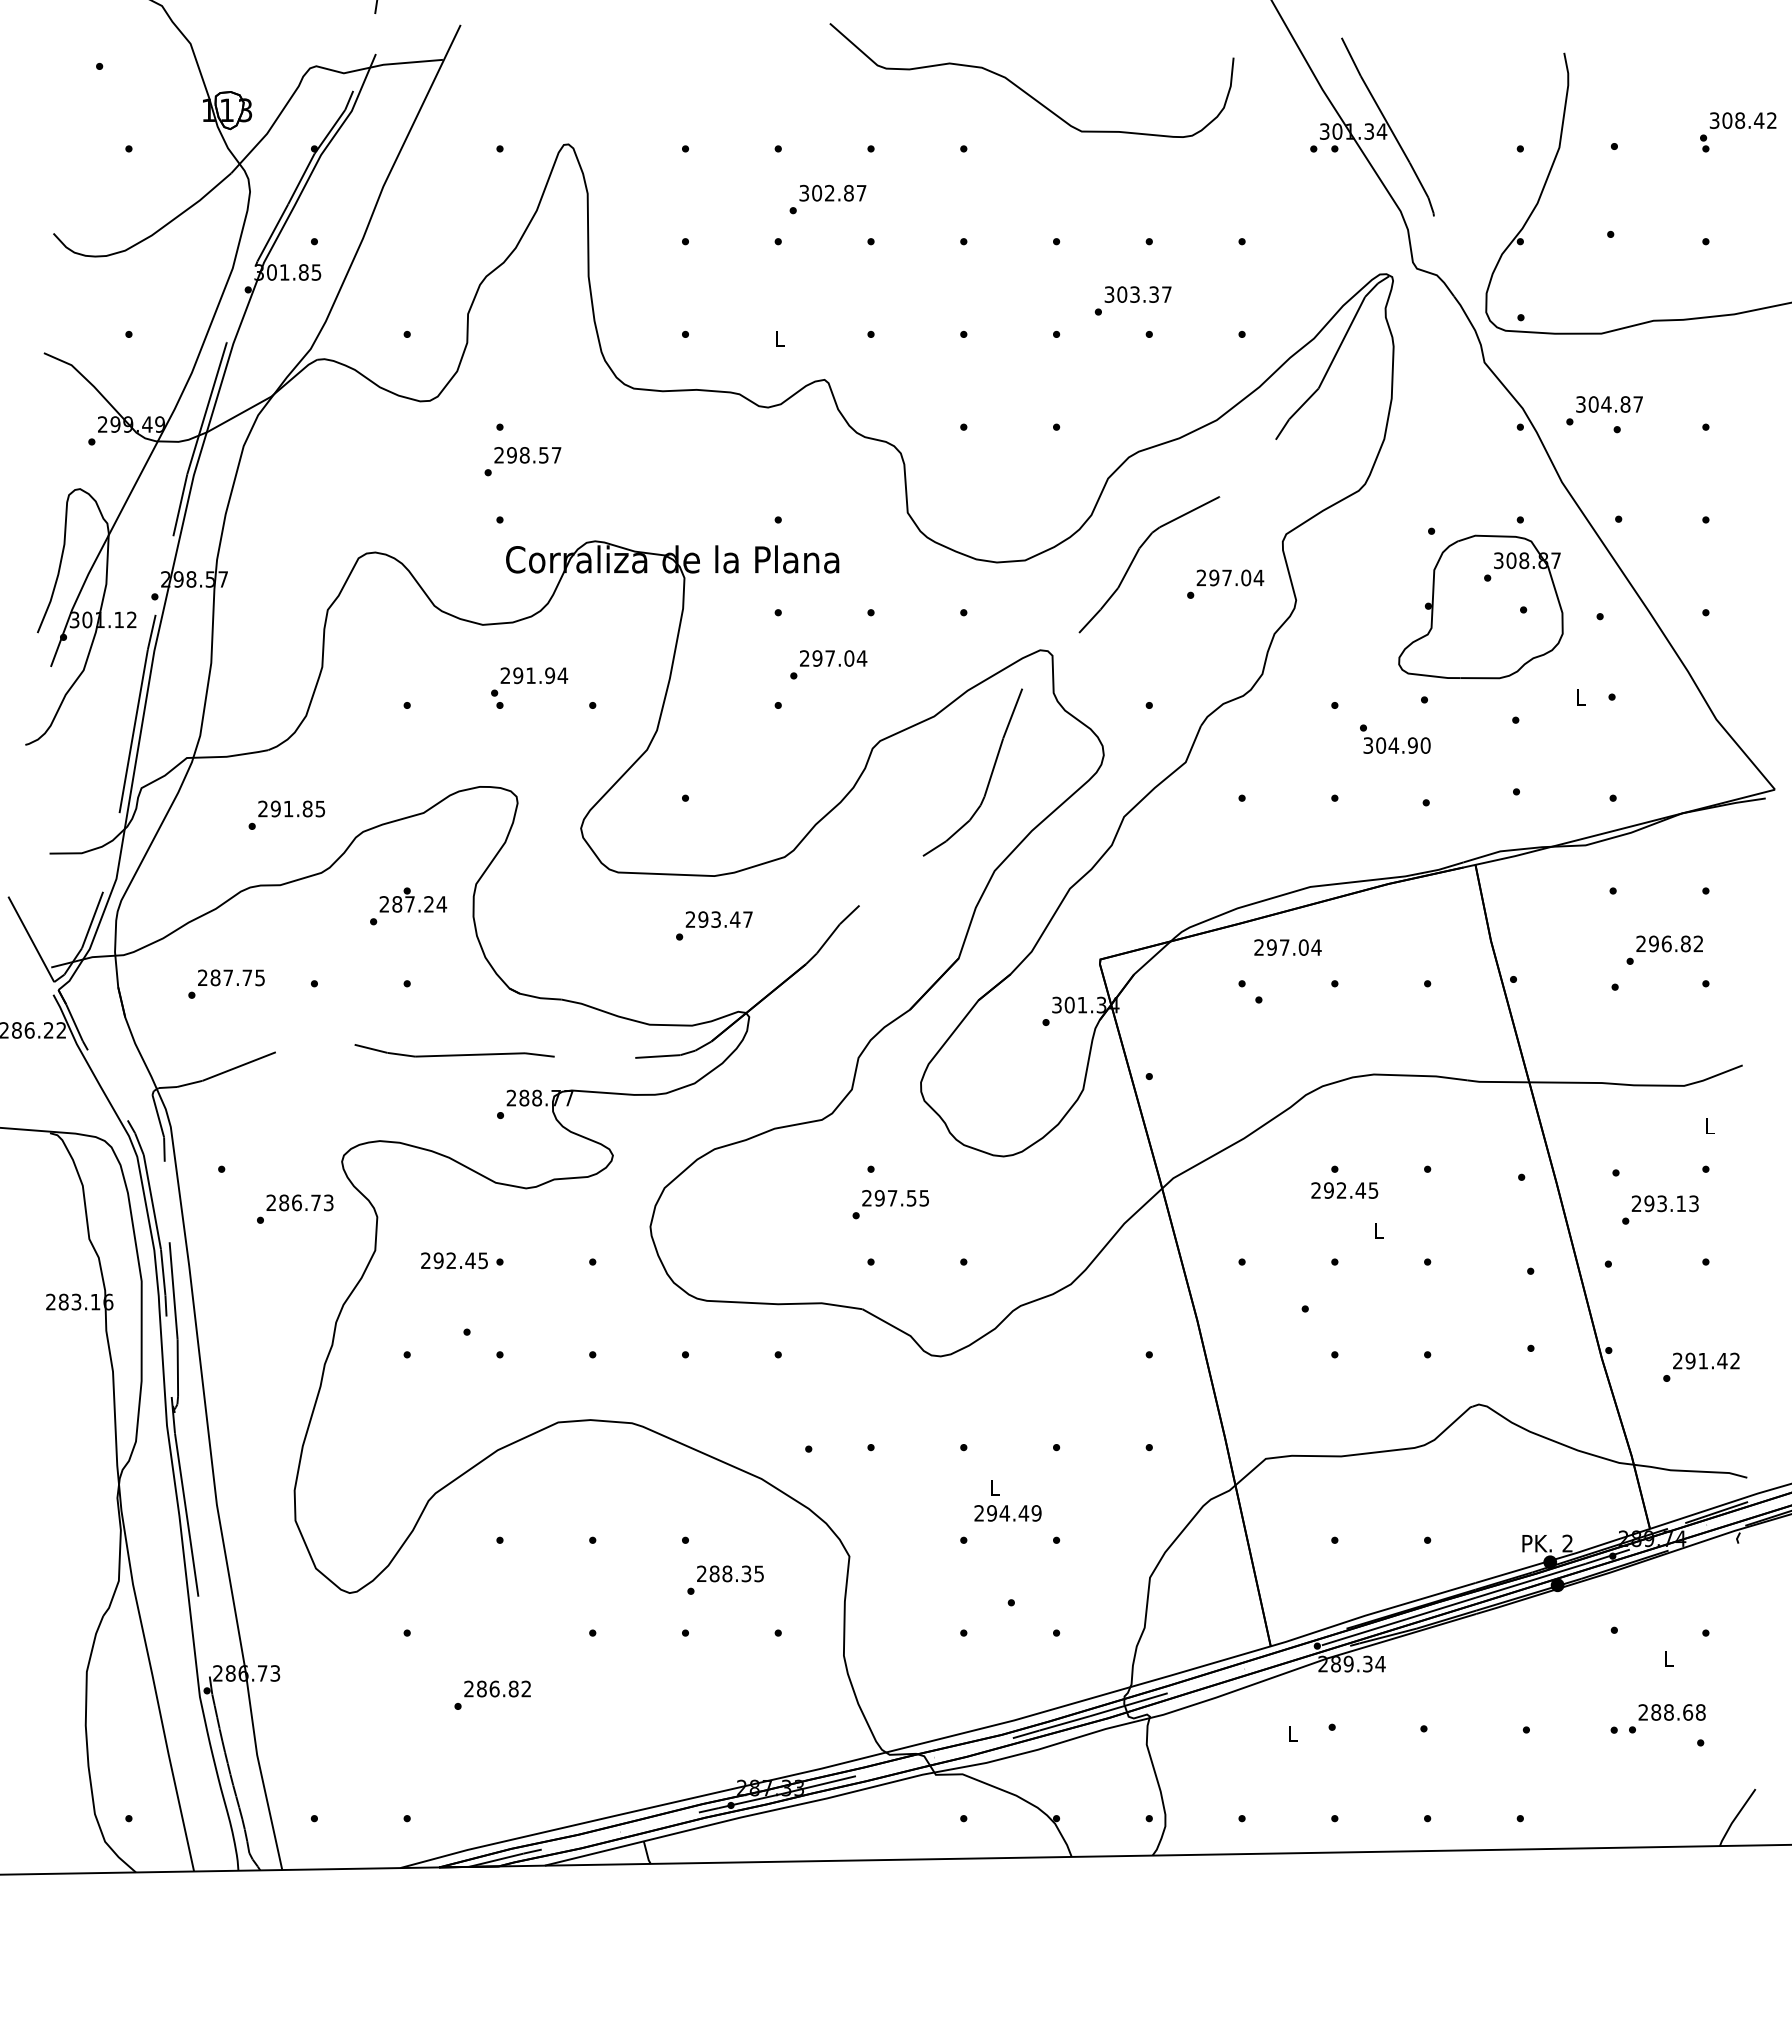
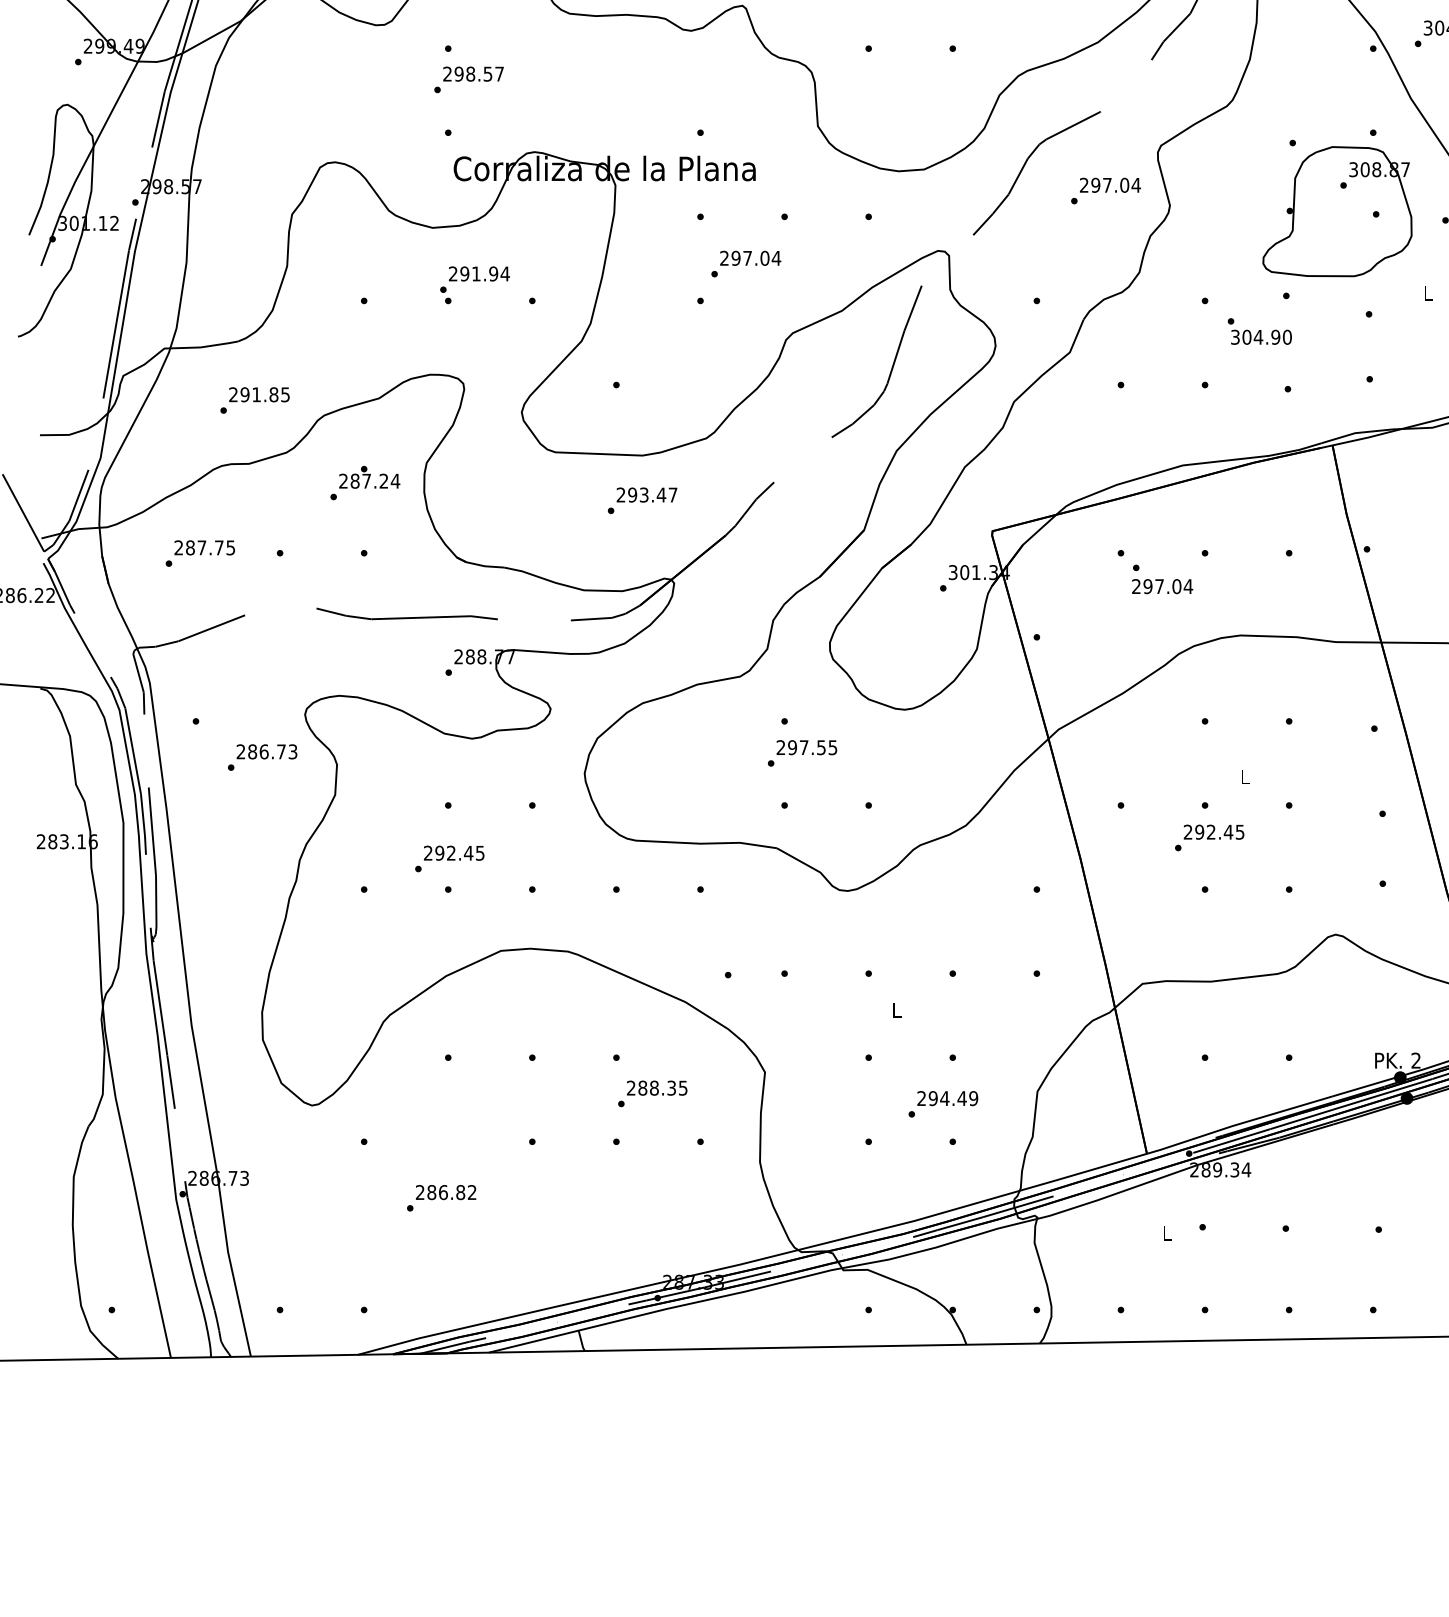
text: (1287, 947) -> (1162, 586), moved
text: (1344, 1190) -> (1213, 832), moved
text: (454, 1260) -> (454, 853), moved
text: (1007, 1513) -> (947, 1098), moved

